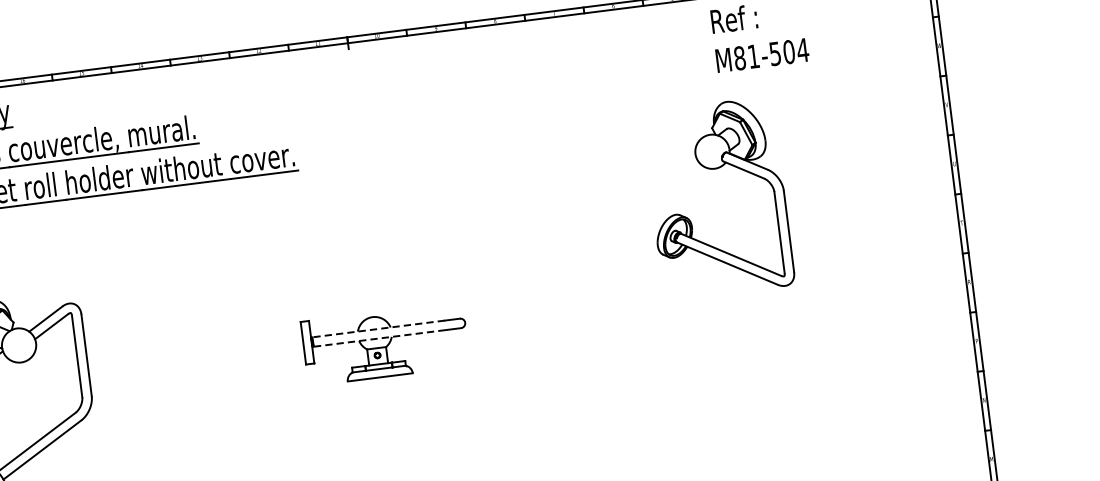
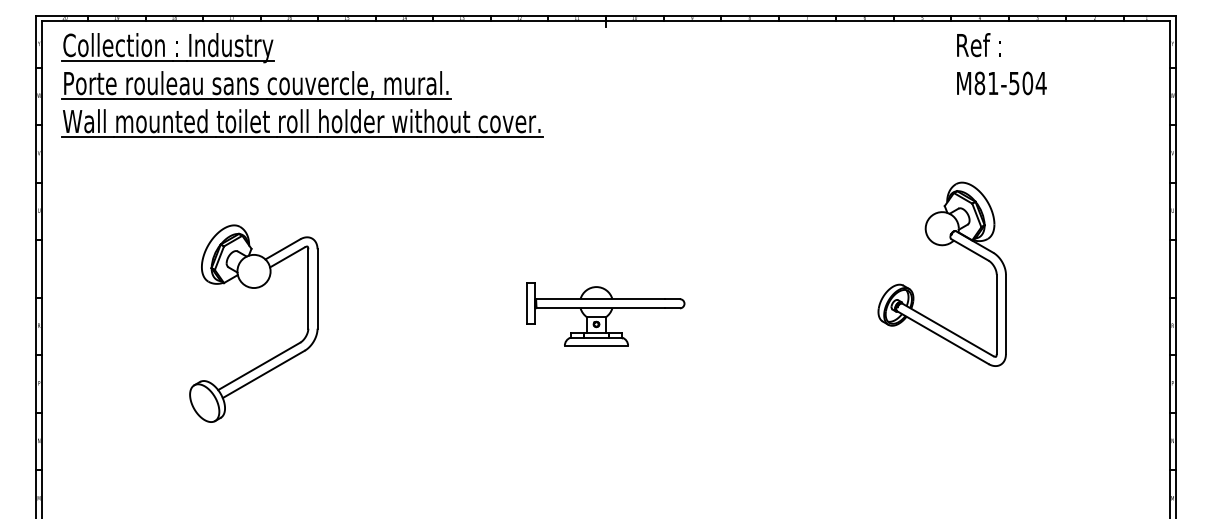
part: (714, 170) -> (941, 246), moved
line: (378, 329) -> (600, 299), dashed -> solid
line: (380, 338) -> (601, 308), dashed -> solid

